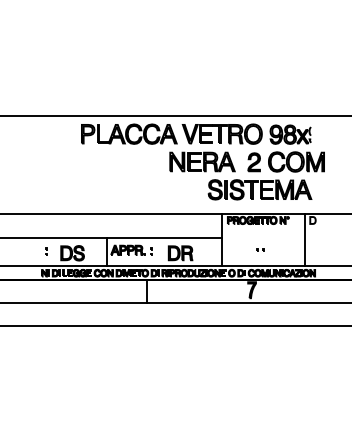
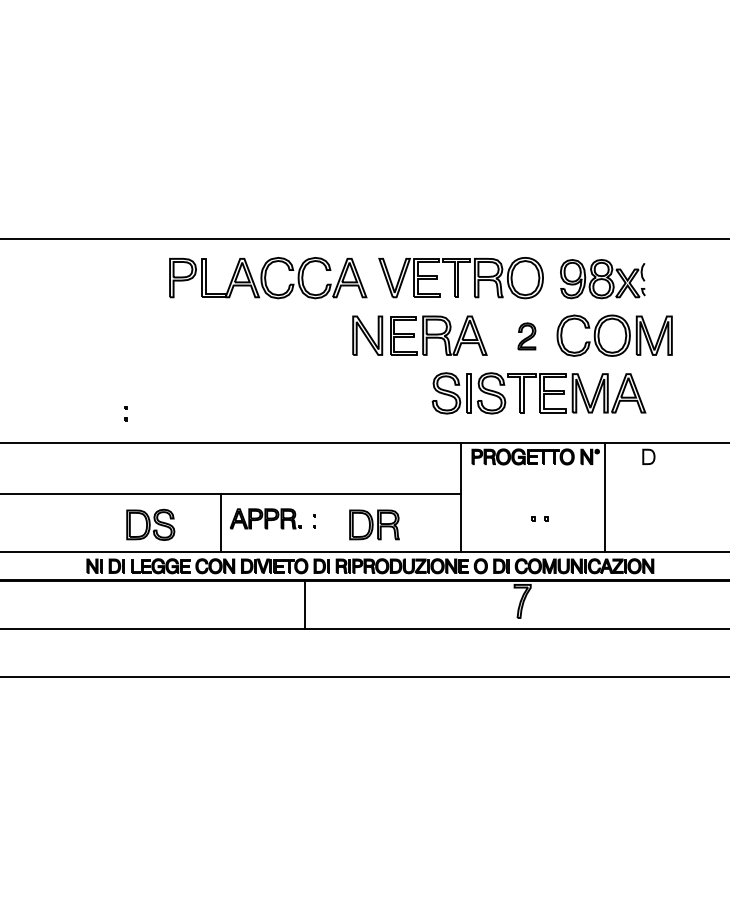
part: (253, 162) -> (525, 336), size x0.7
line: (304, 239) -> (604, 496), moved
part: (46, 251) -> (125, 413), moved

